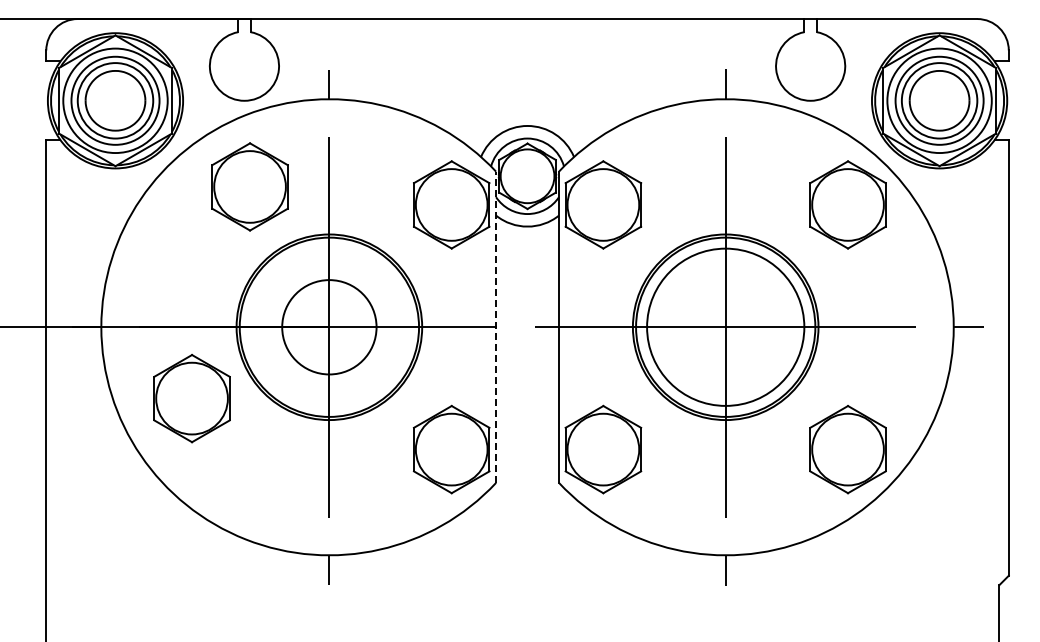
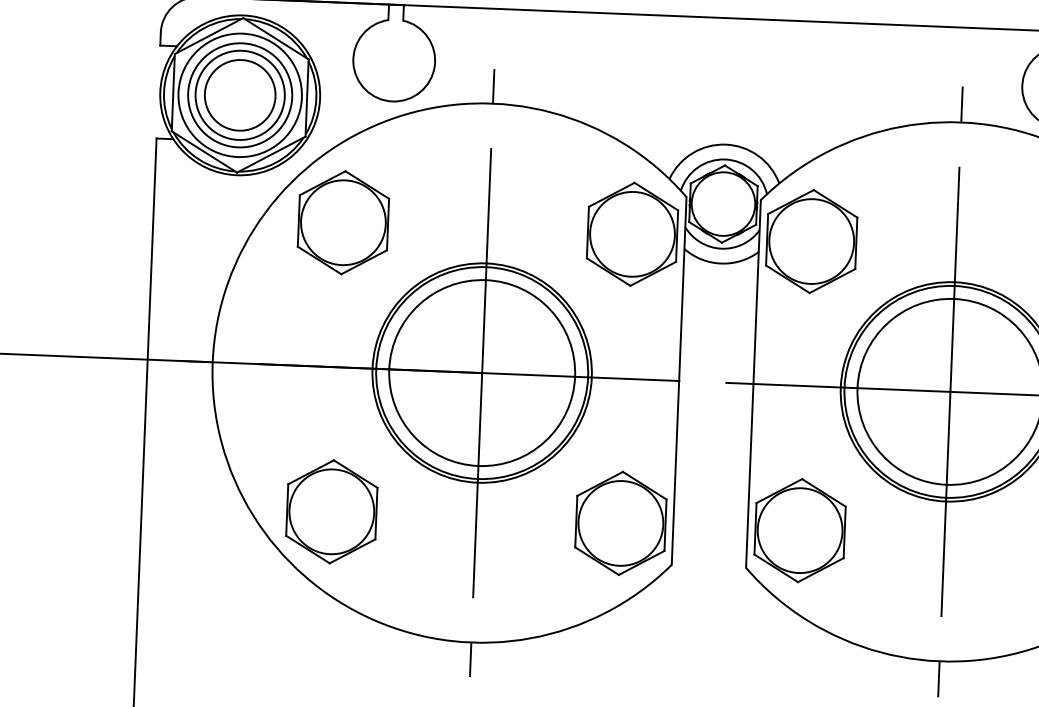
part: (249, 186) -> (342, 222), moved
circle: (329, 326) -> (482, 372), size x1.67
line: (496, 327) -> (679, 381), dashed -> solid
part: (191, 398) -> (331, 511), moved

